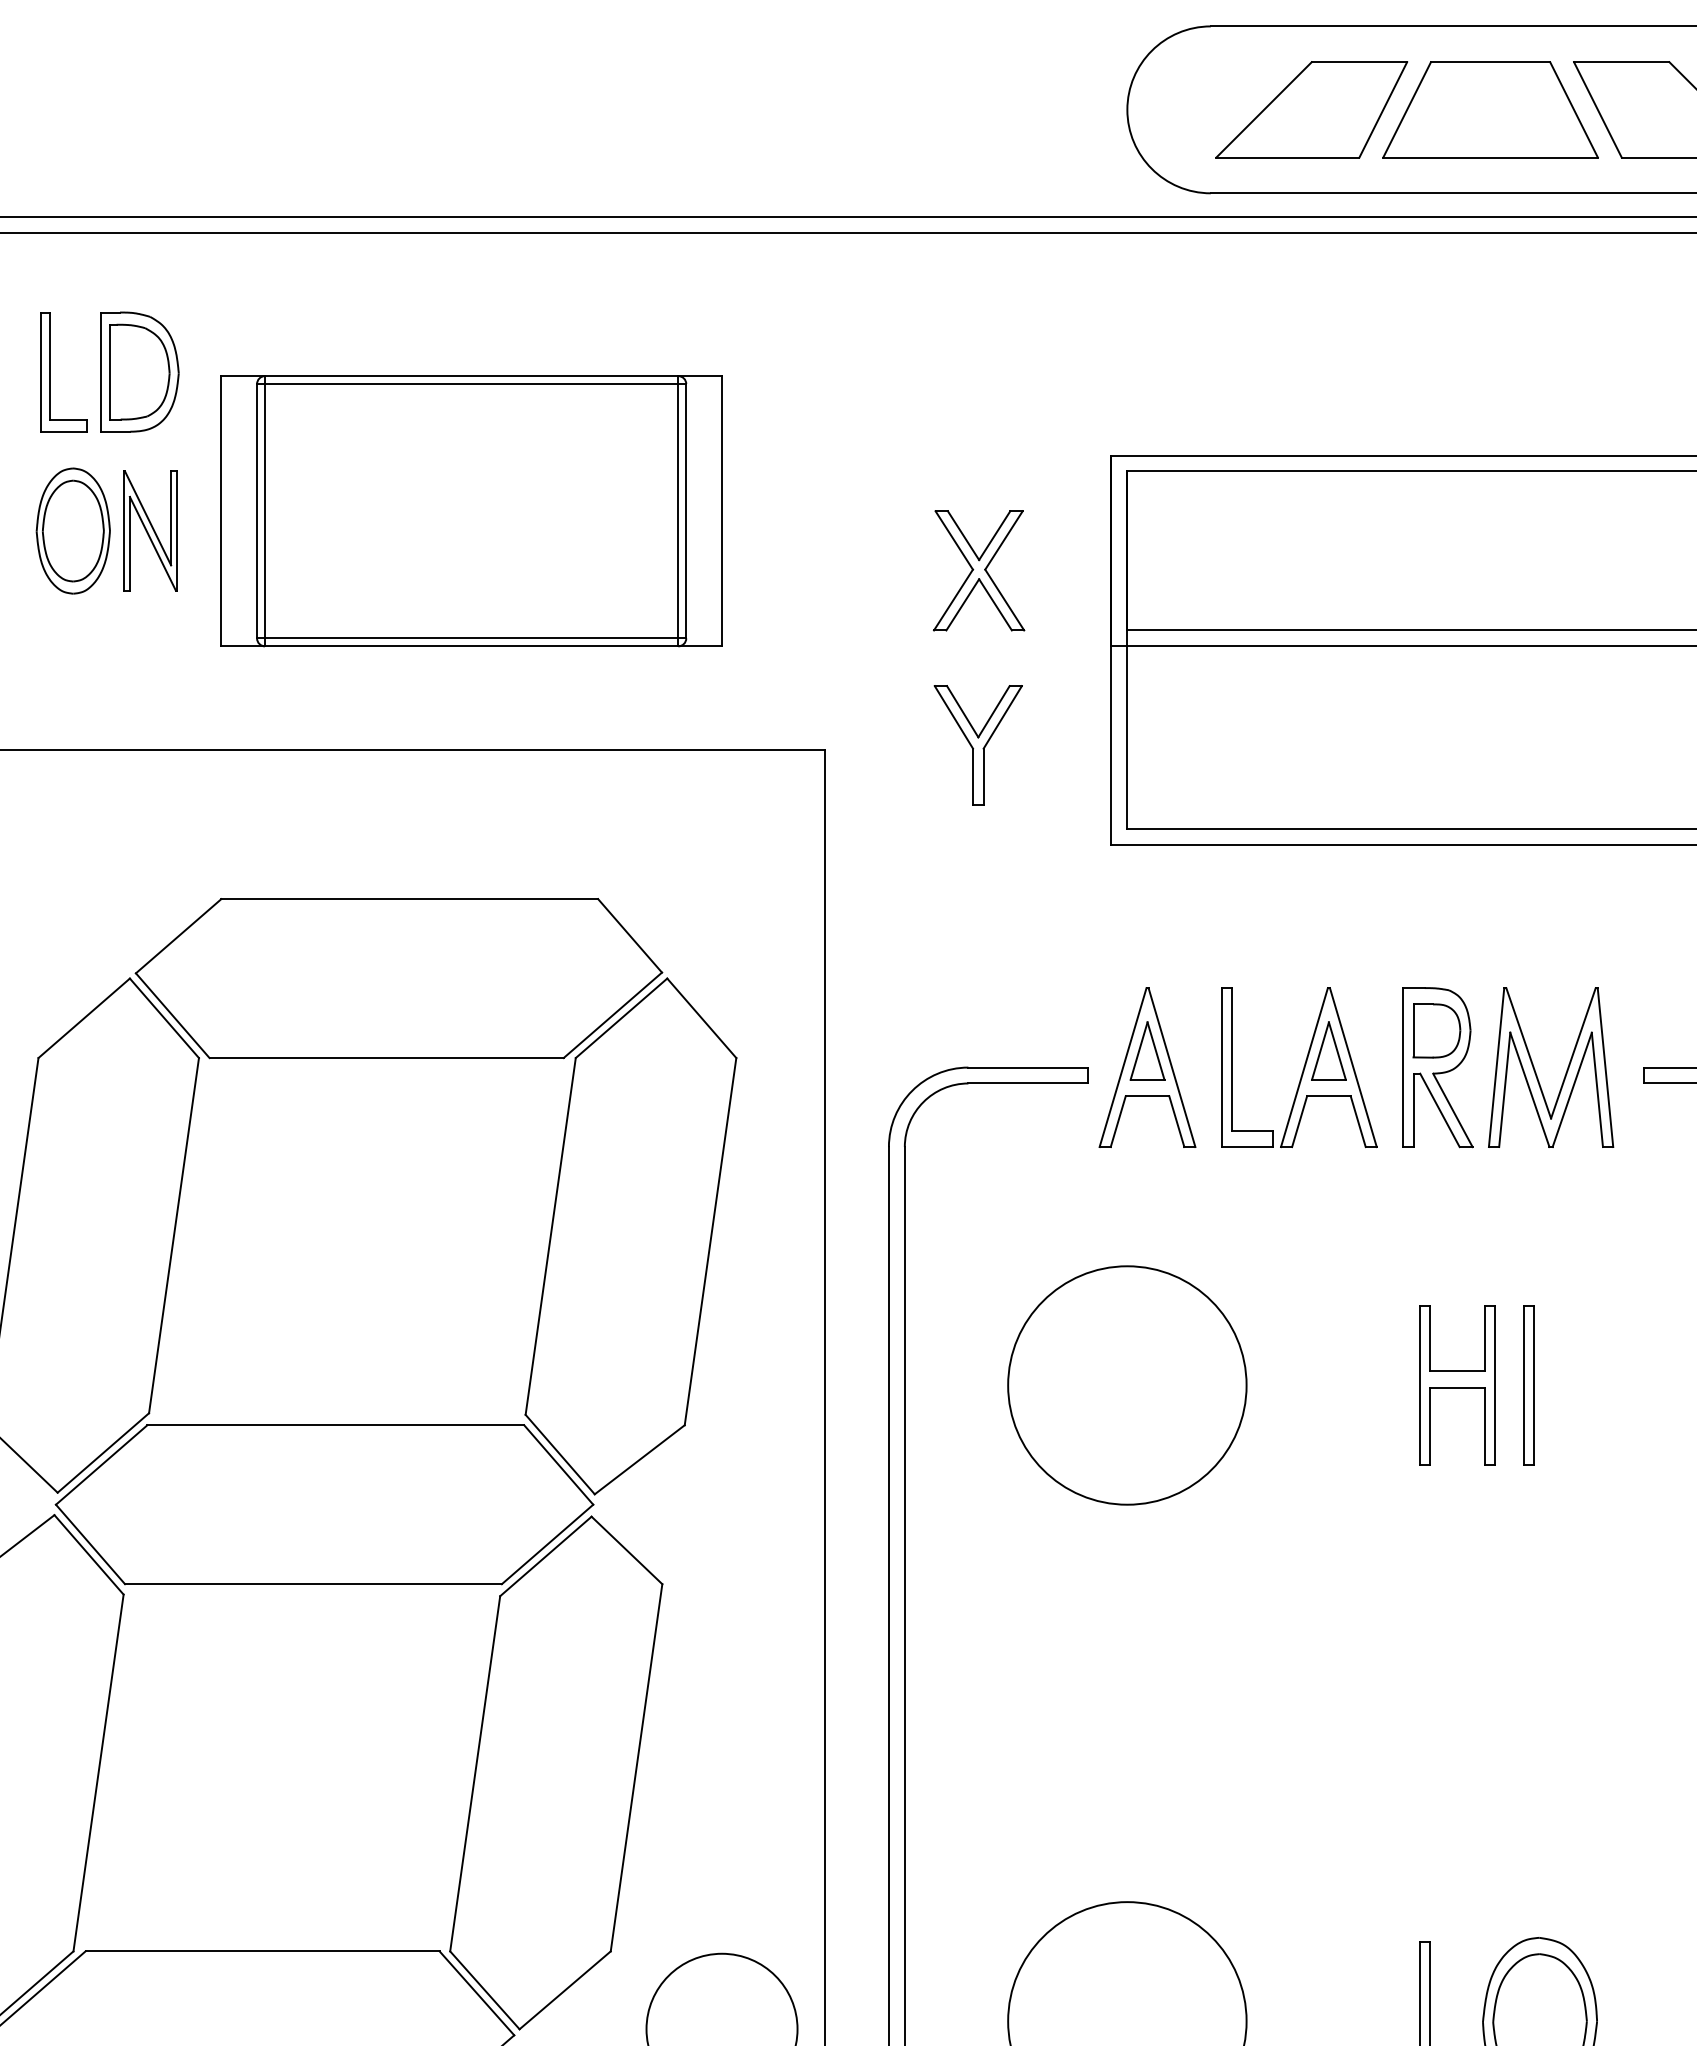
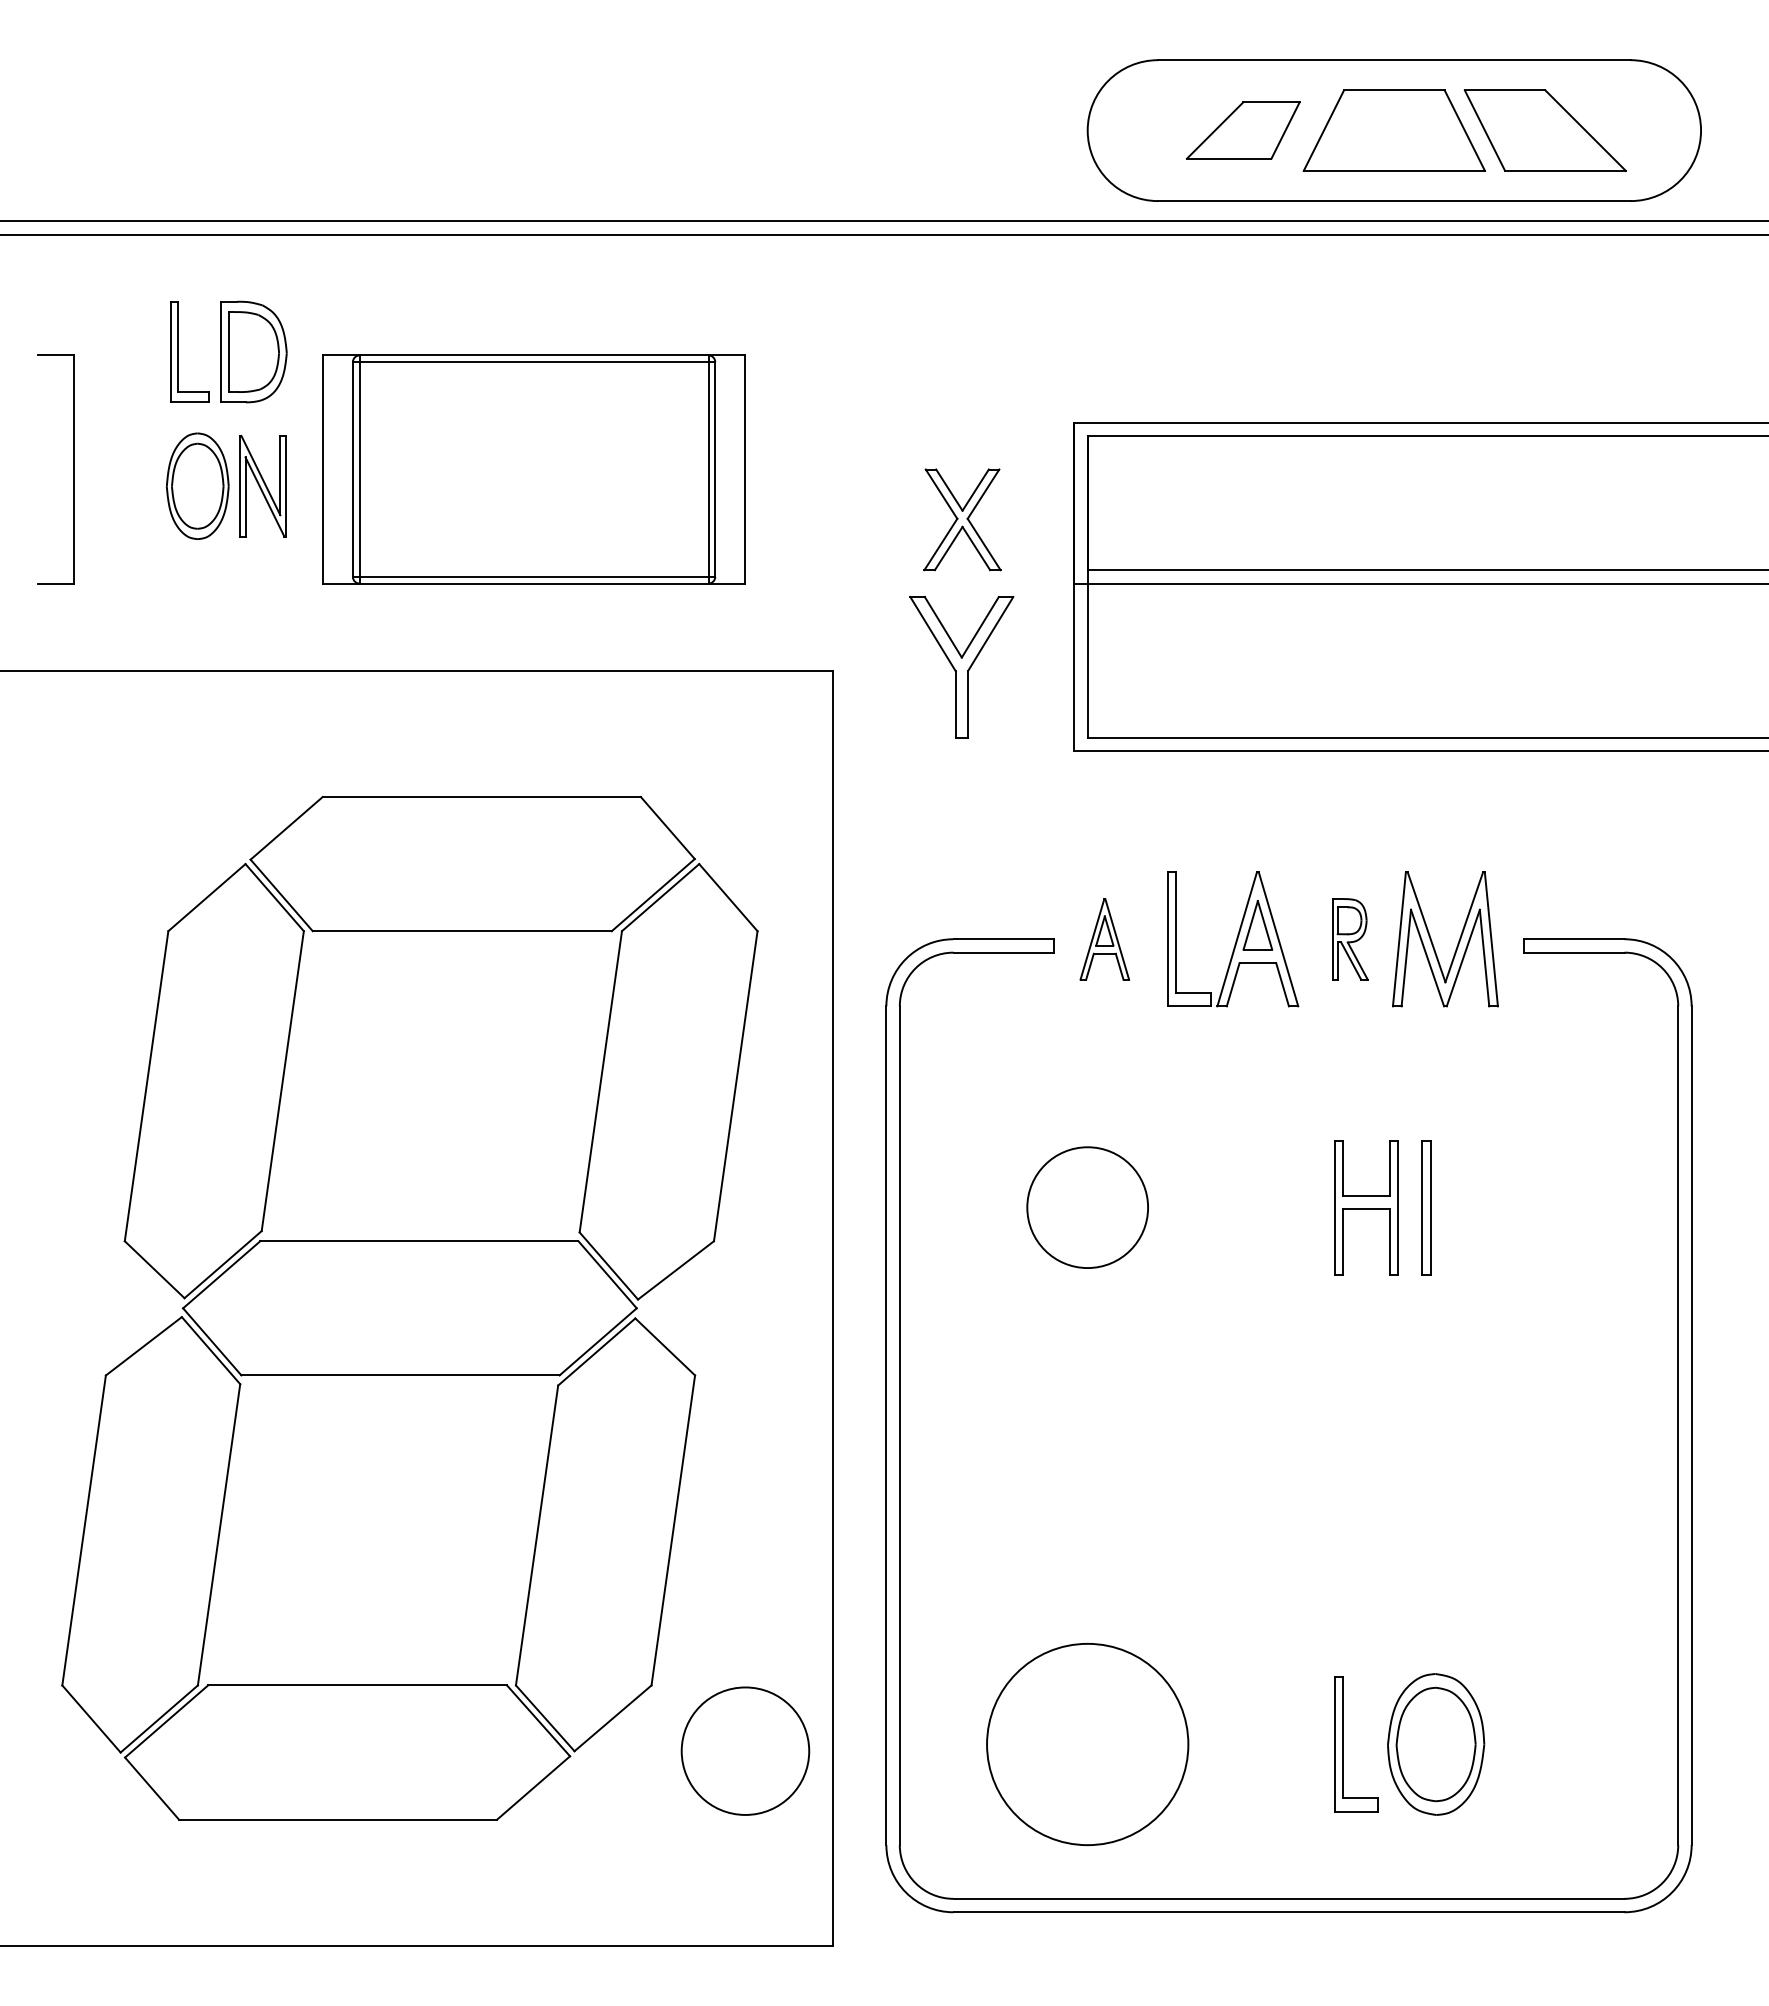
part: (1310, 109) -> (1242, 130), size x0.7
part: (977, 745) -> (961, 667), size x1.4
part: (1147, 1067) -> (1104, 939), size x0.6
part: (1438, 1067) -> (1350, 939), size x0.6
circle: (1127, 1385) -> (1087, 1207), size x0.6

